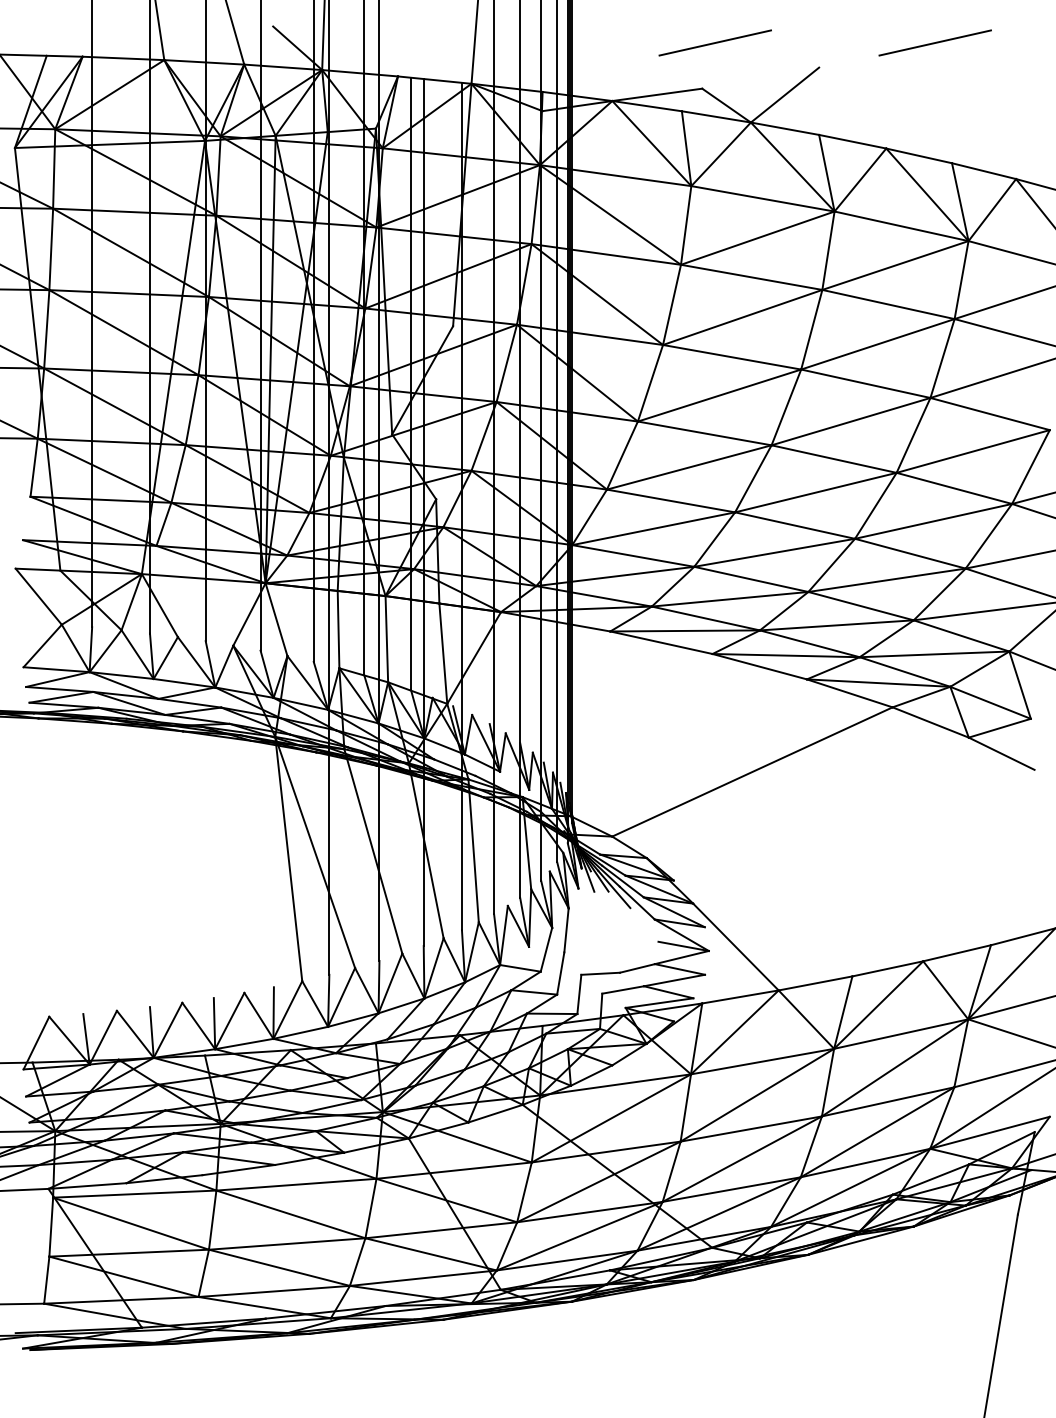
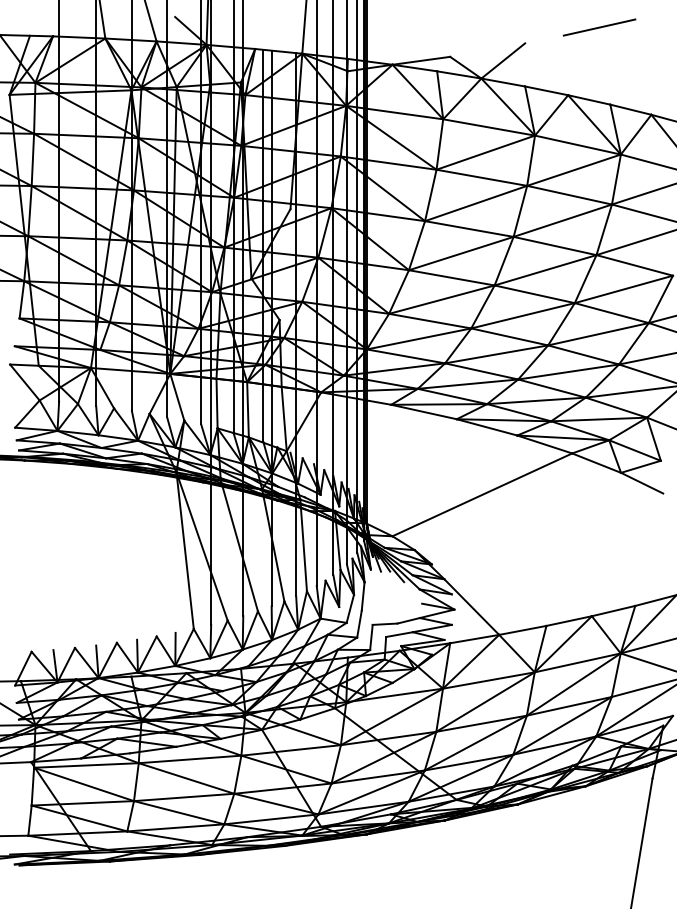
line: (715, 42) -> (458, 27), removed

